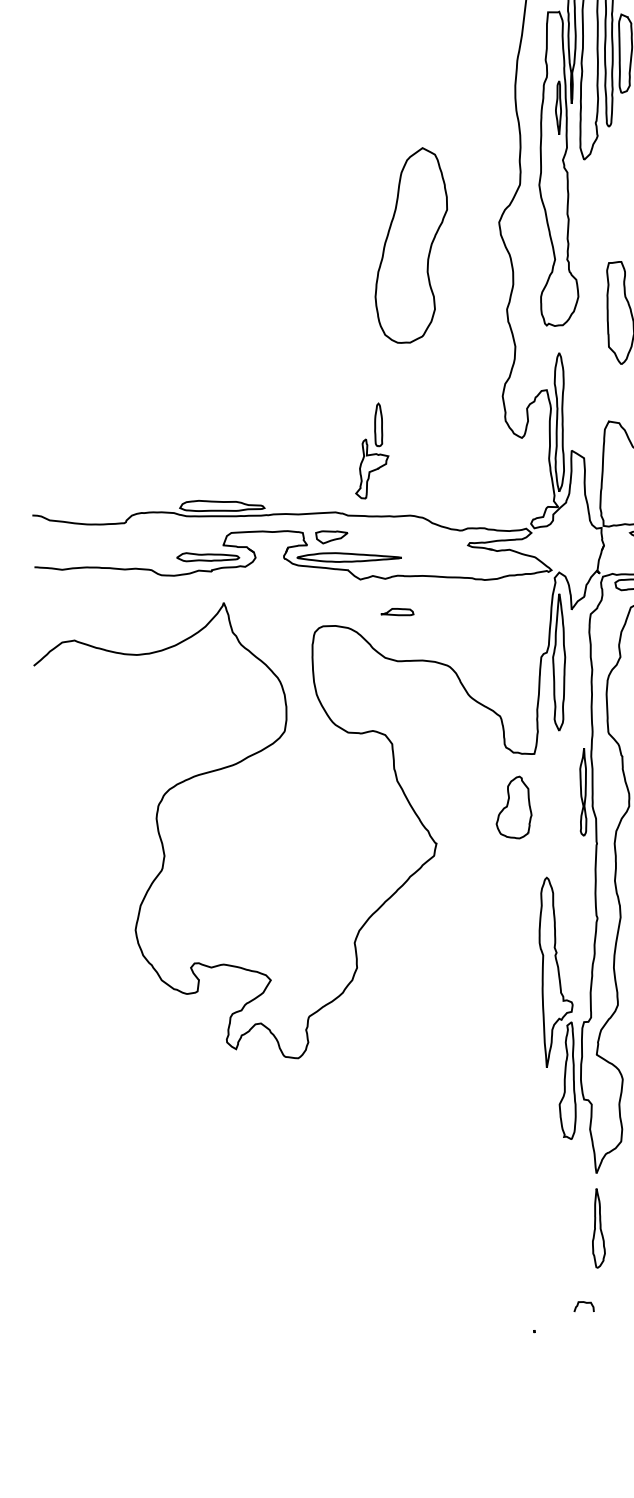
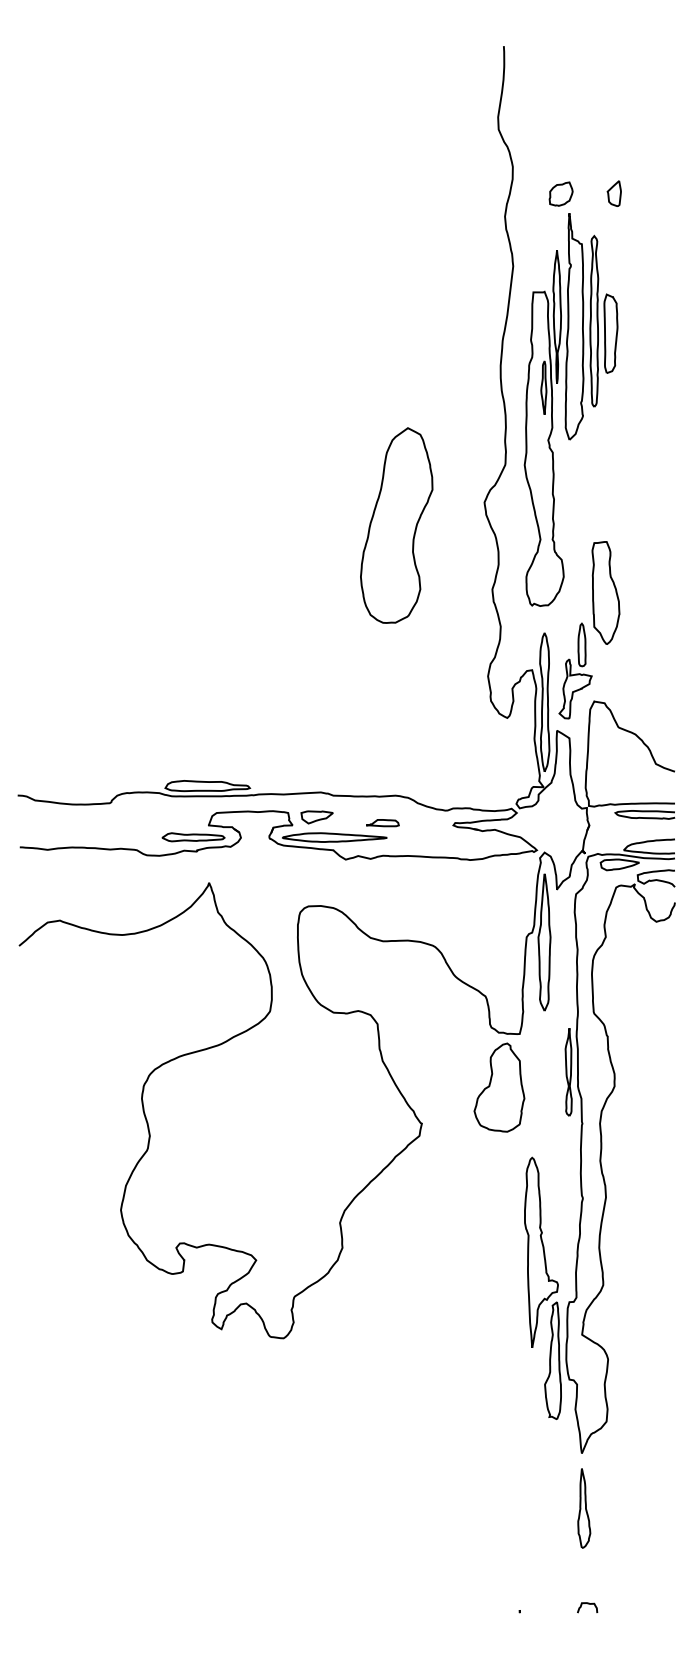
part: (372, 450) -> (575, 670), moved
part: (397, 612) -> (382, 823), moved
part: (514, 807) -> (499, 1087), size x1.43
curve: (584, 1303) -> (587, 1604), moved

